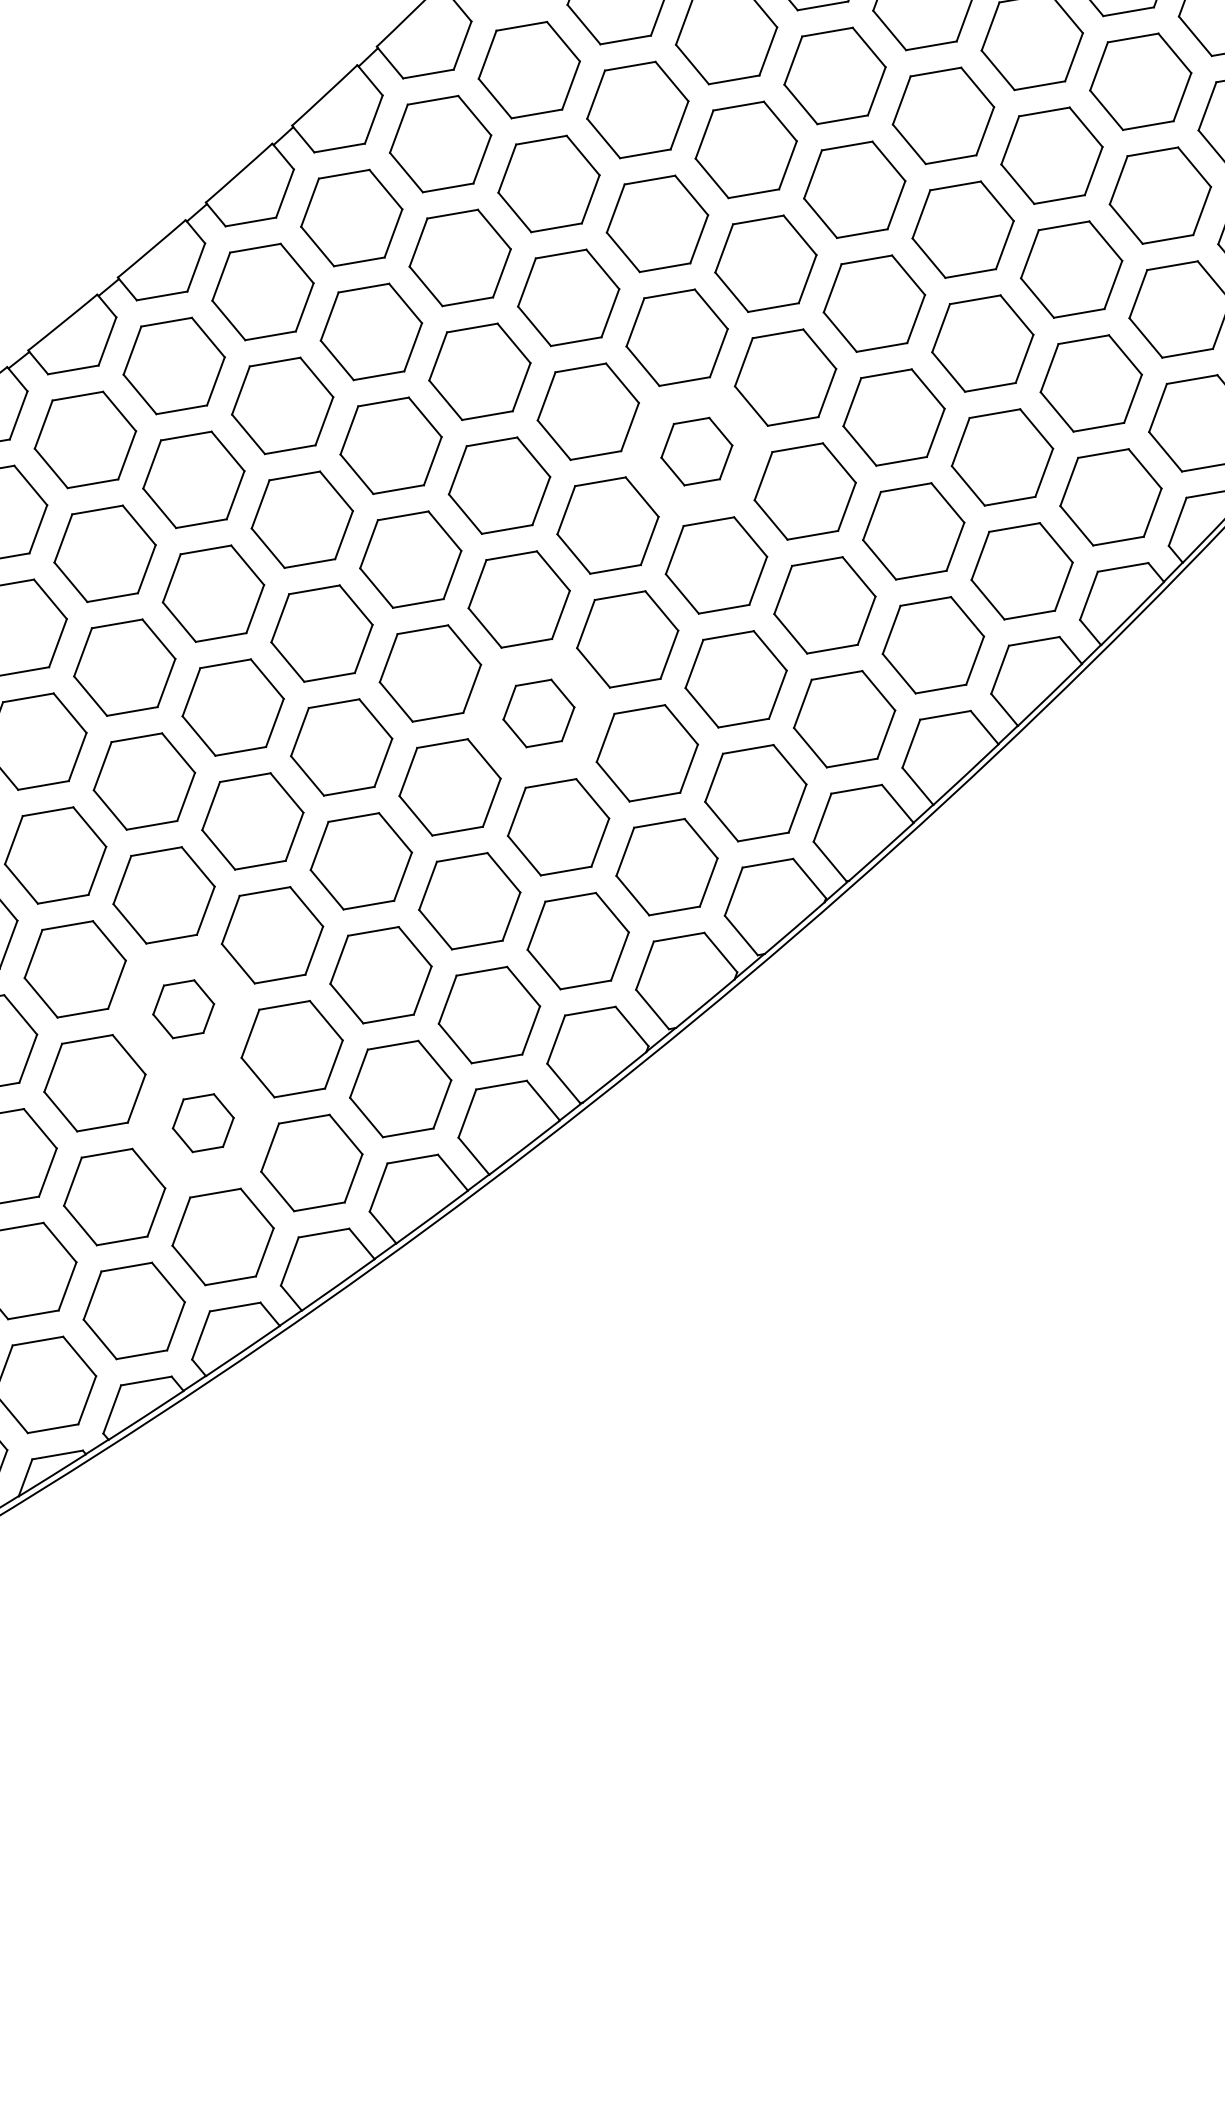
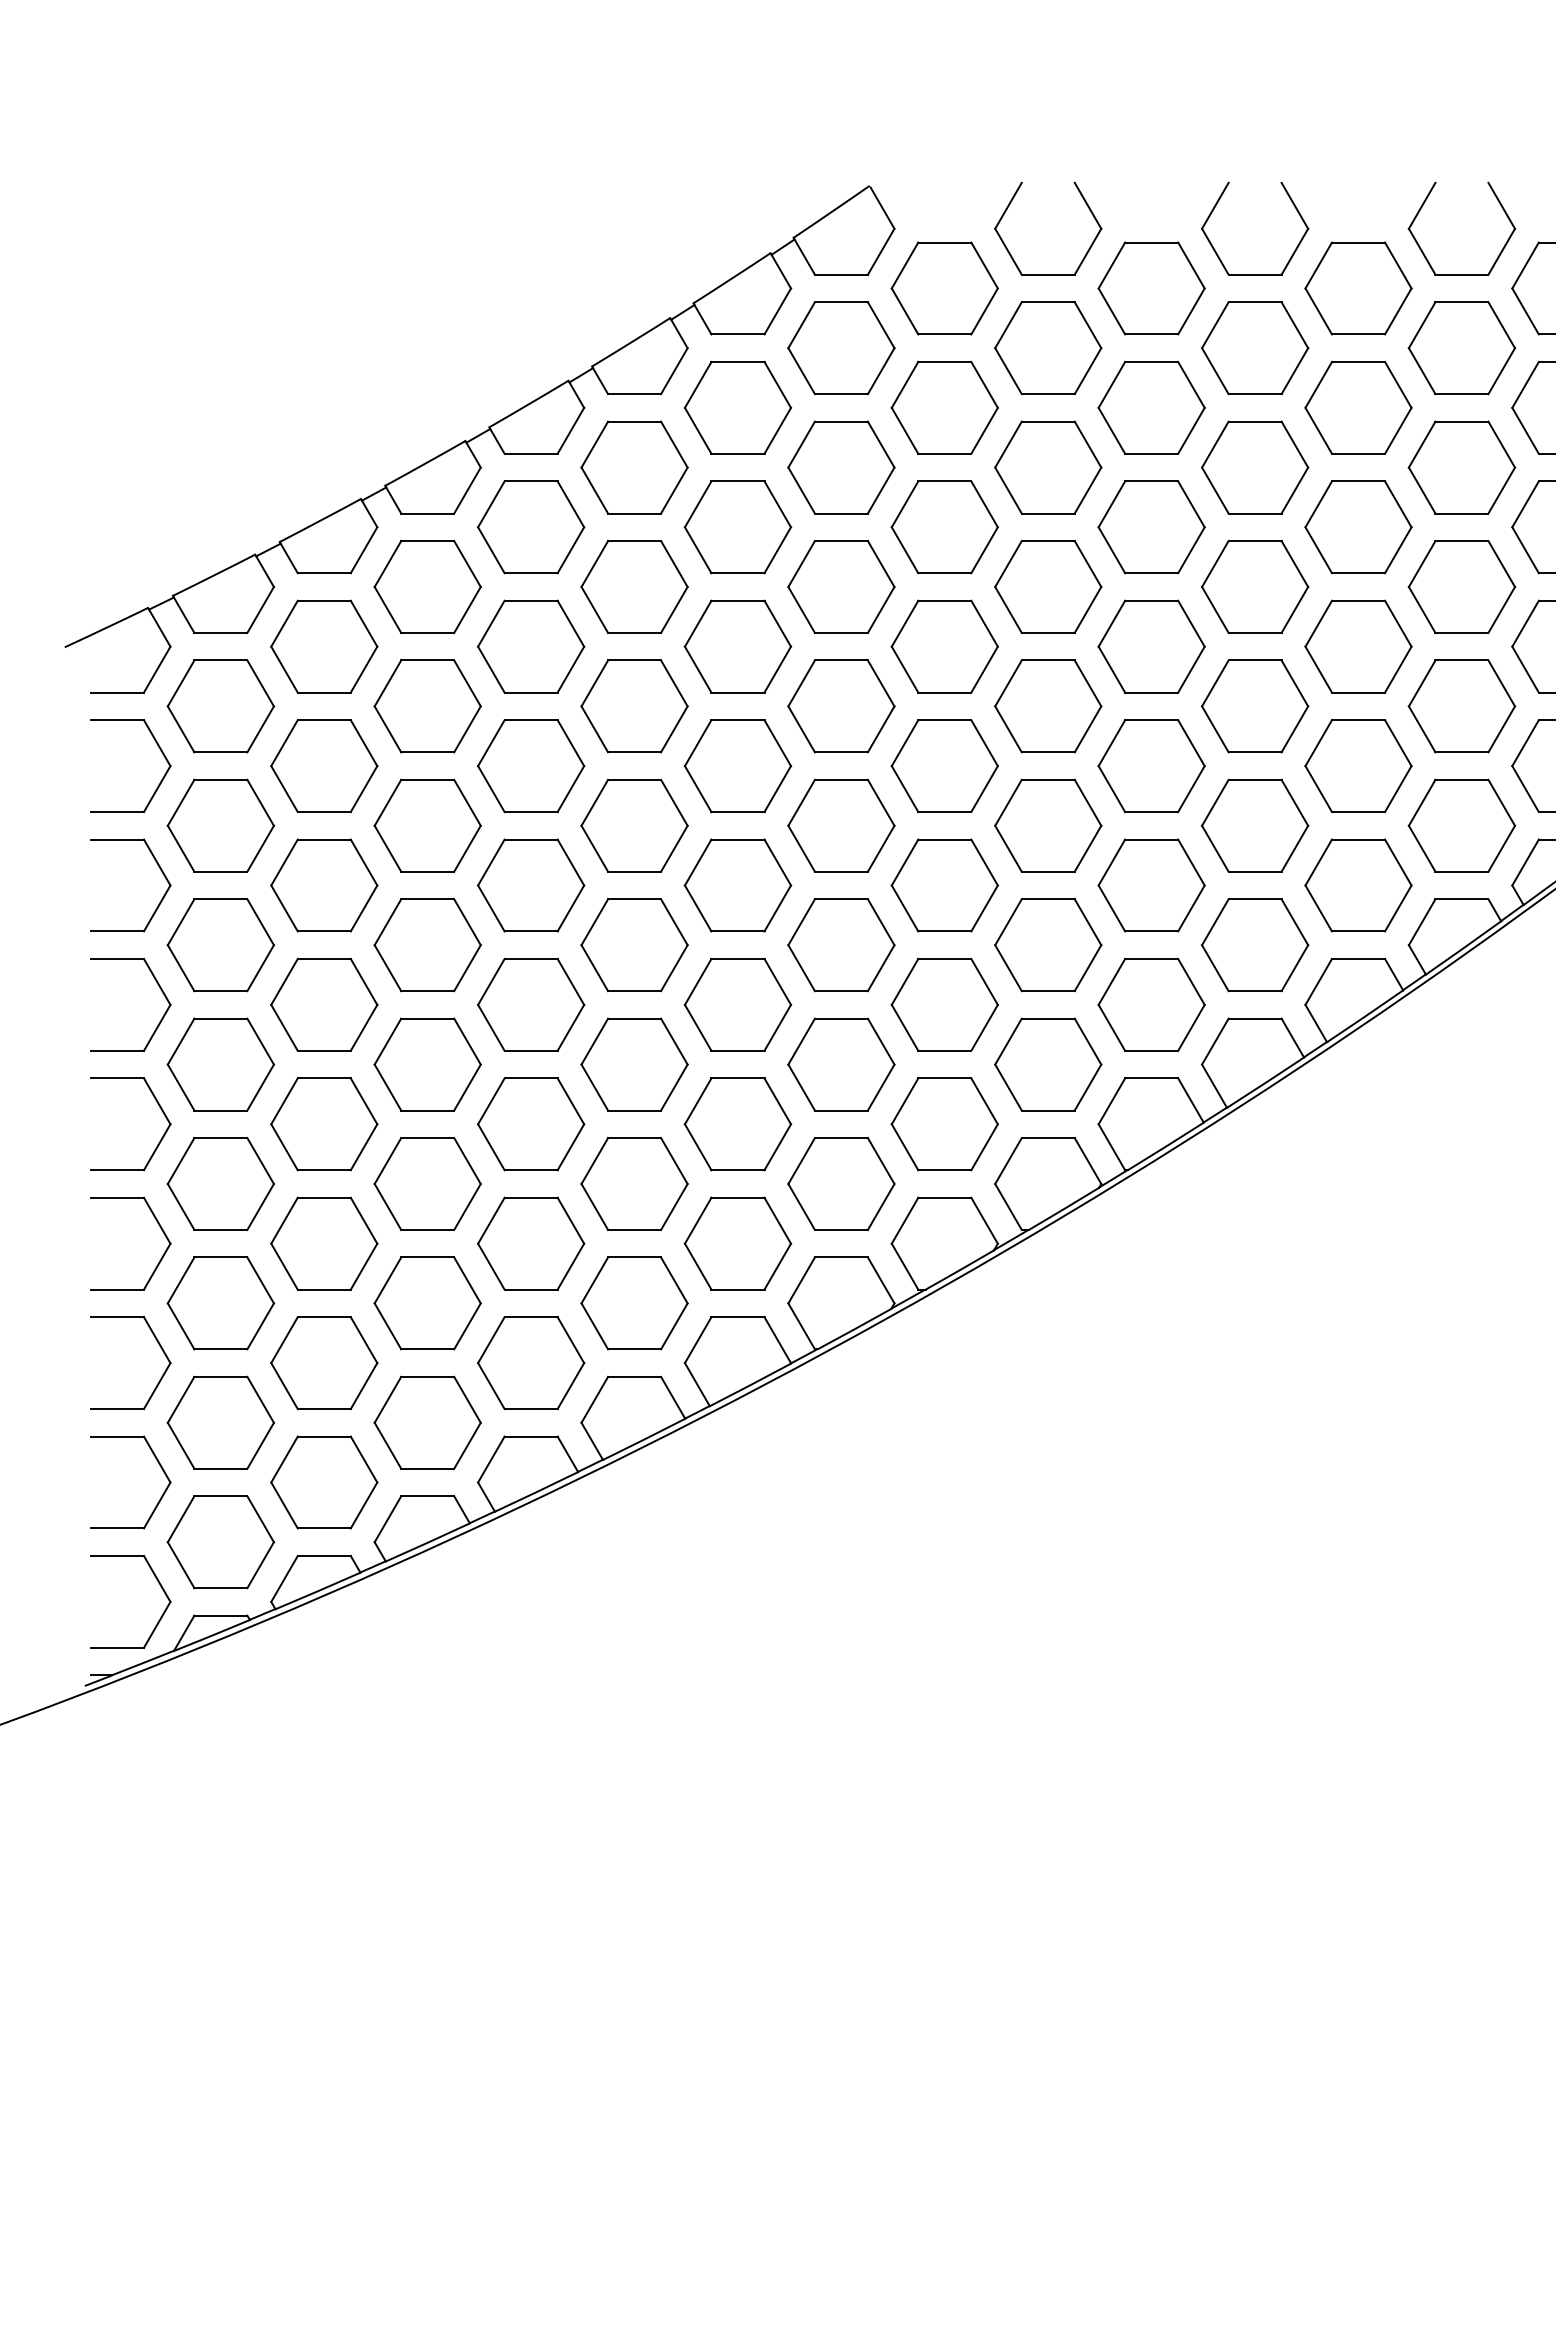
part: (697, 451) -> (1048, 706), size x1.43
part: (539, 713) -> (841, 945), size x1.43
part: (183, 1008) -> (427, 1183), size x1.67
part: (203, 1123) -> (427, 1303), size x1.67

